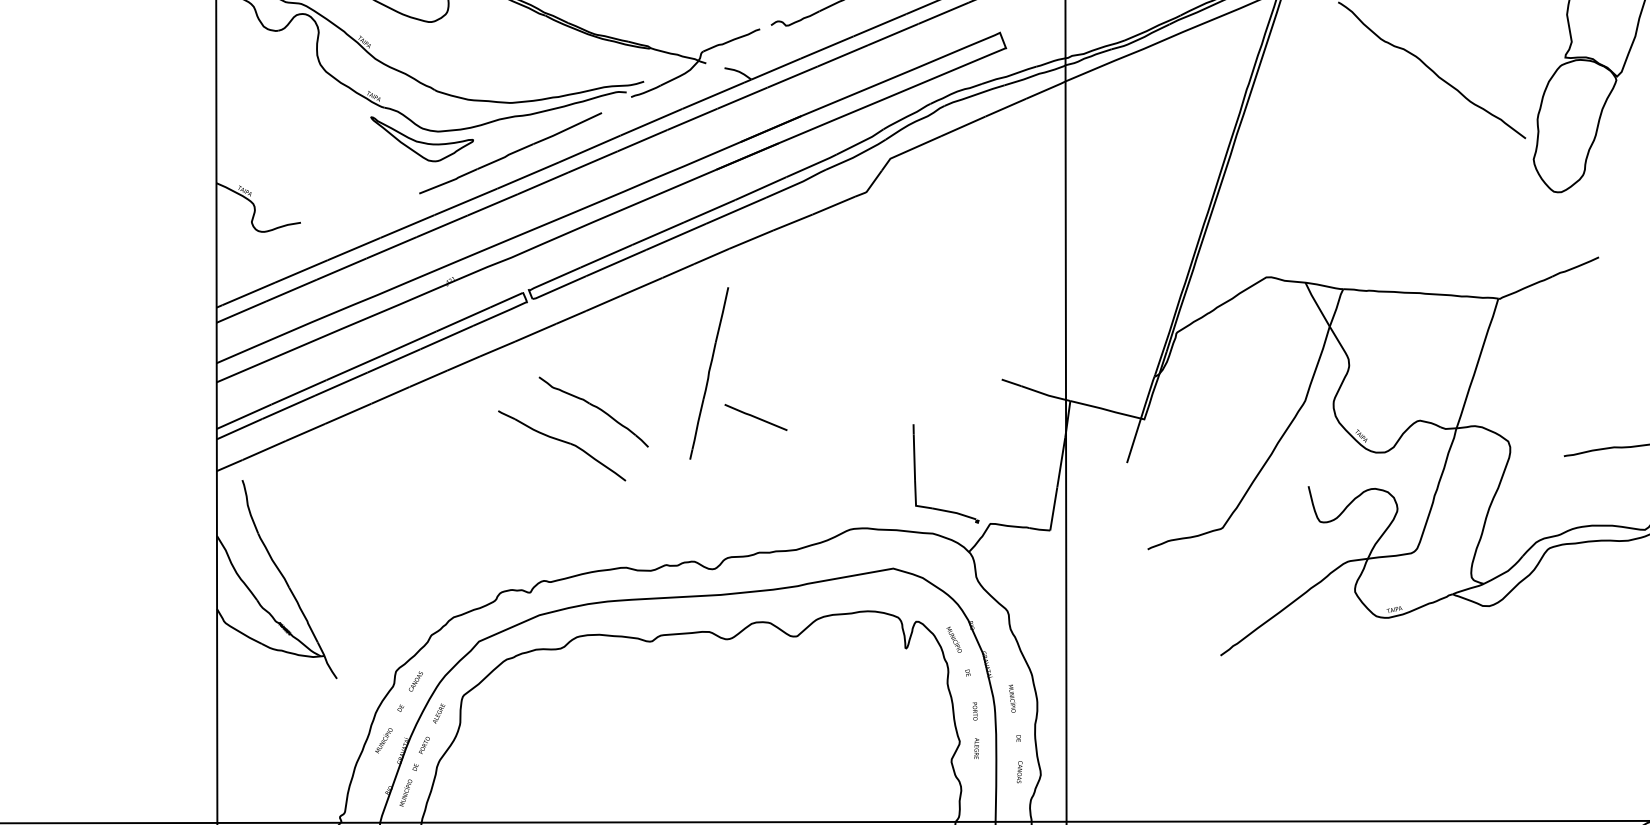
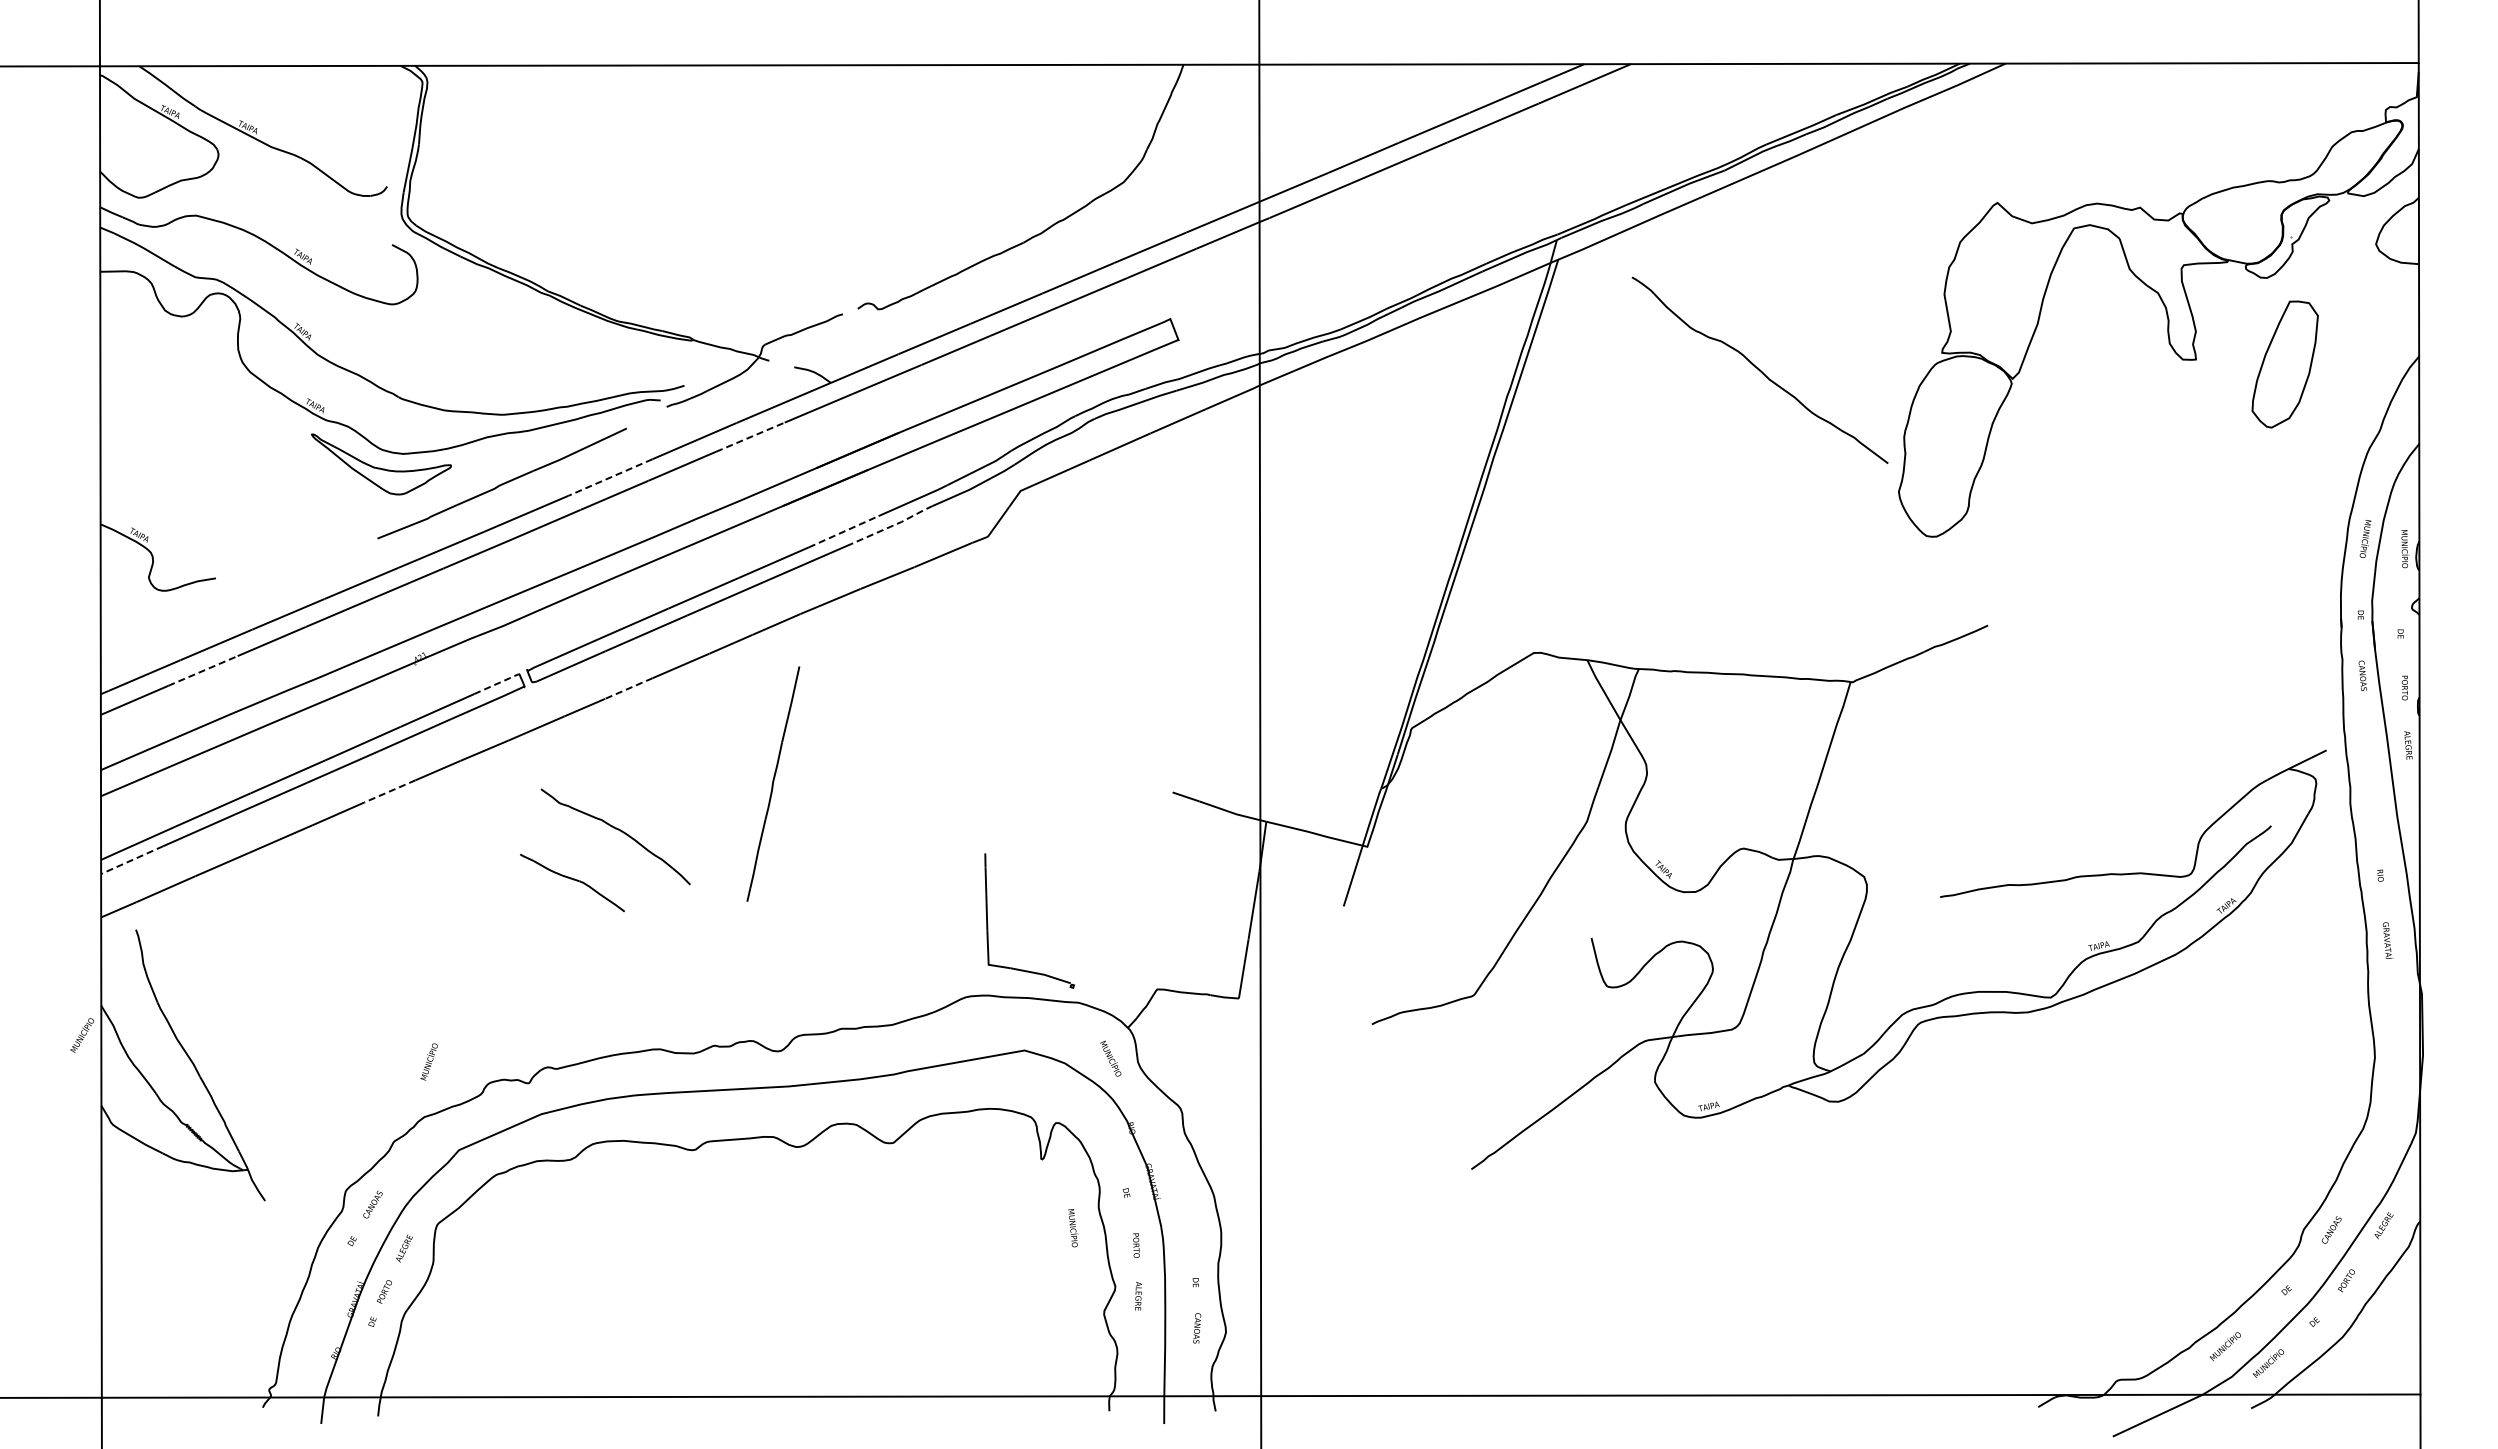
line: (692, 119) -> (750, 437), solid -> dashed
line: (589, 148) -> (610, 477), solid -> dashed
line: (797, 184) -> (893, 525), solid -> dashed
line: (761, 188) -> (844, 531), solid -> dashed
line: (291, 290) -> (203, 670), solid -> dashed
line: (506, 300) -> (496, 684), solid -> dashed
line: (603, 303) -> (628, 688), solid -> dashed
line: (428, 378) -> (389, 791), solid -> dashed
line: (756, 417) -> (837, 844), removed
line: (239, 429) -> (131, 860), solid -> dashed
part: (562, 445) -> (572, 882), size x0.6
part: (915, 475) -> (988, 923), moved
text: (954, 639) -> (1110, 1058), moved
text: (1012, 698) -> (1073, 1228), moved
text: (384, 740) -> (82, 1035), moved
text: (405, 792) -> (428, 1061), moved

